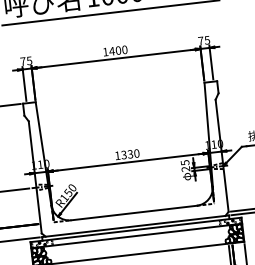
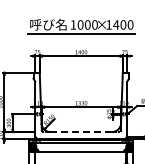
line: (134, 213) -> (81, 132), solid -> dashed

